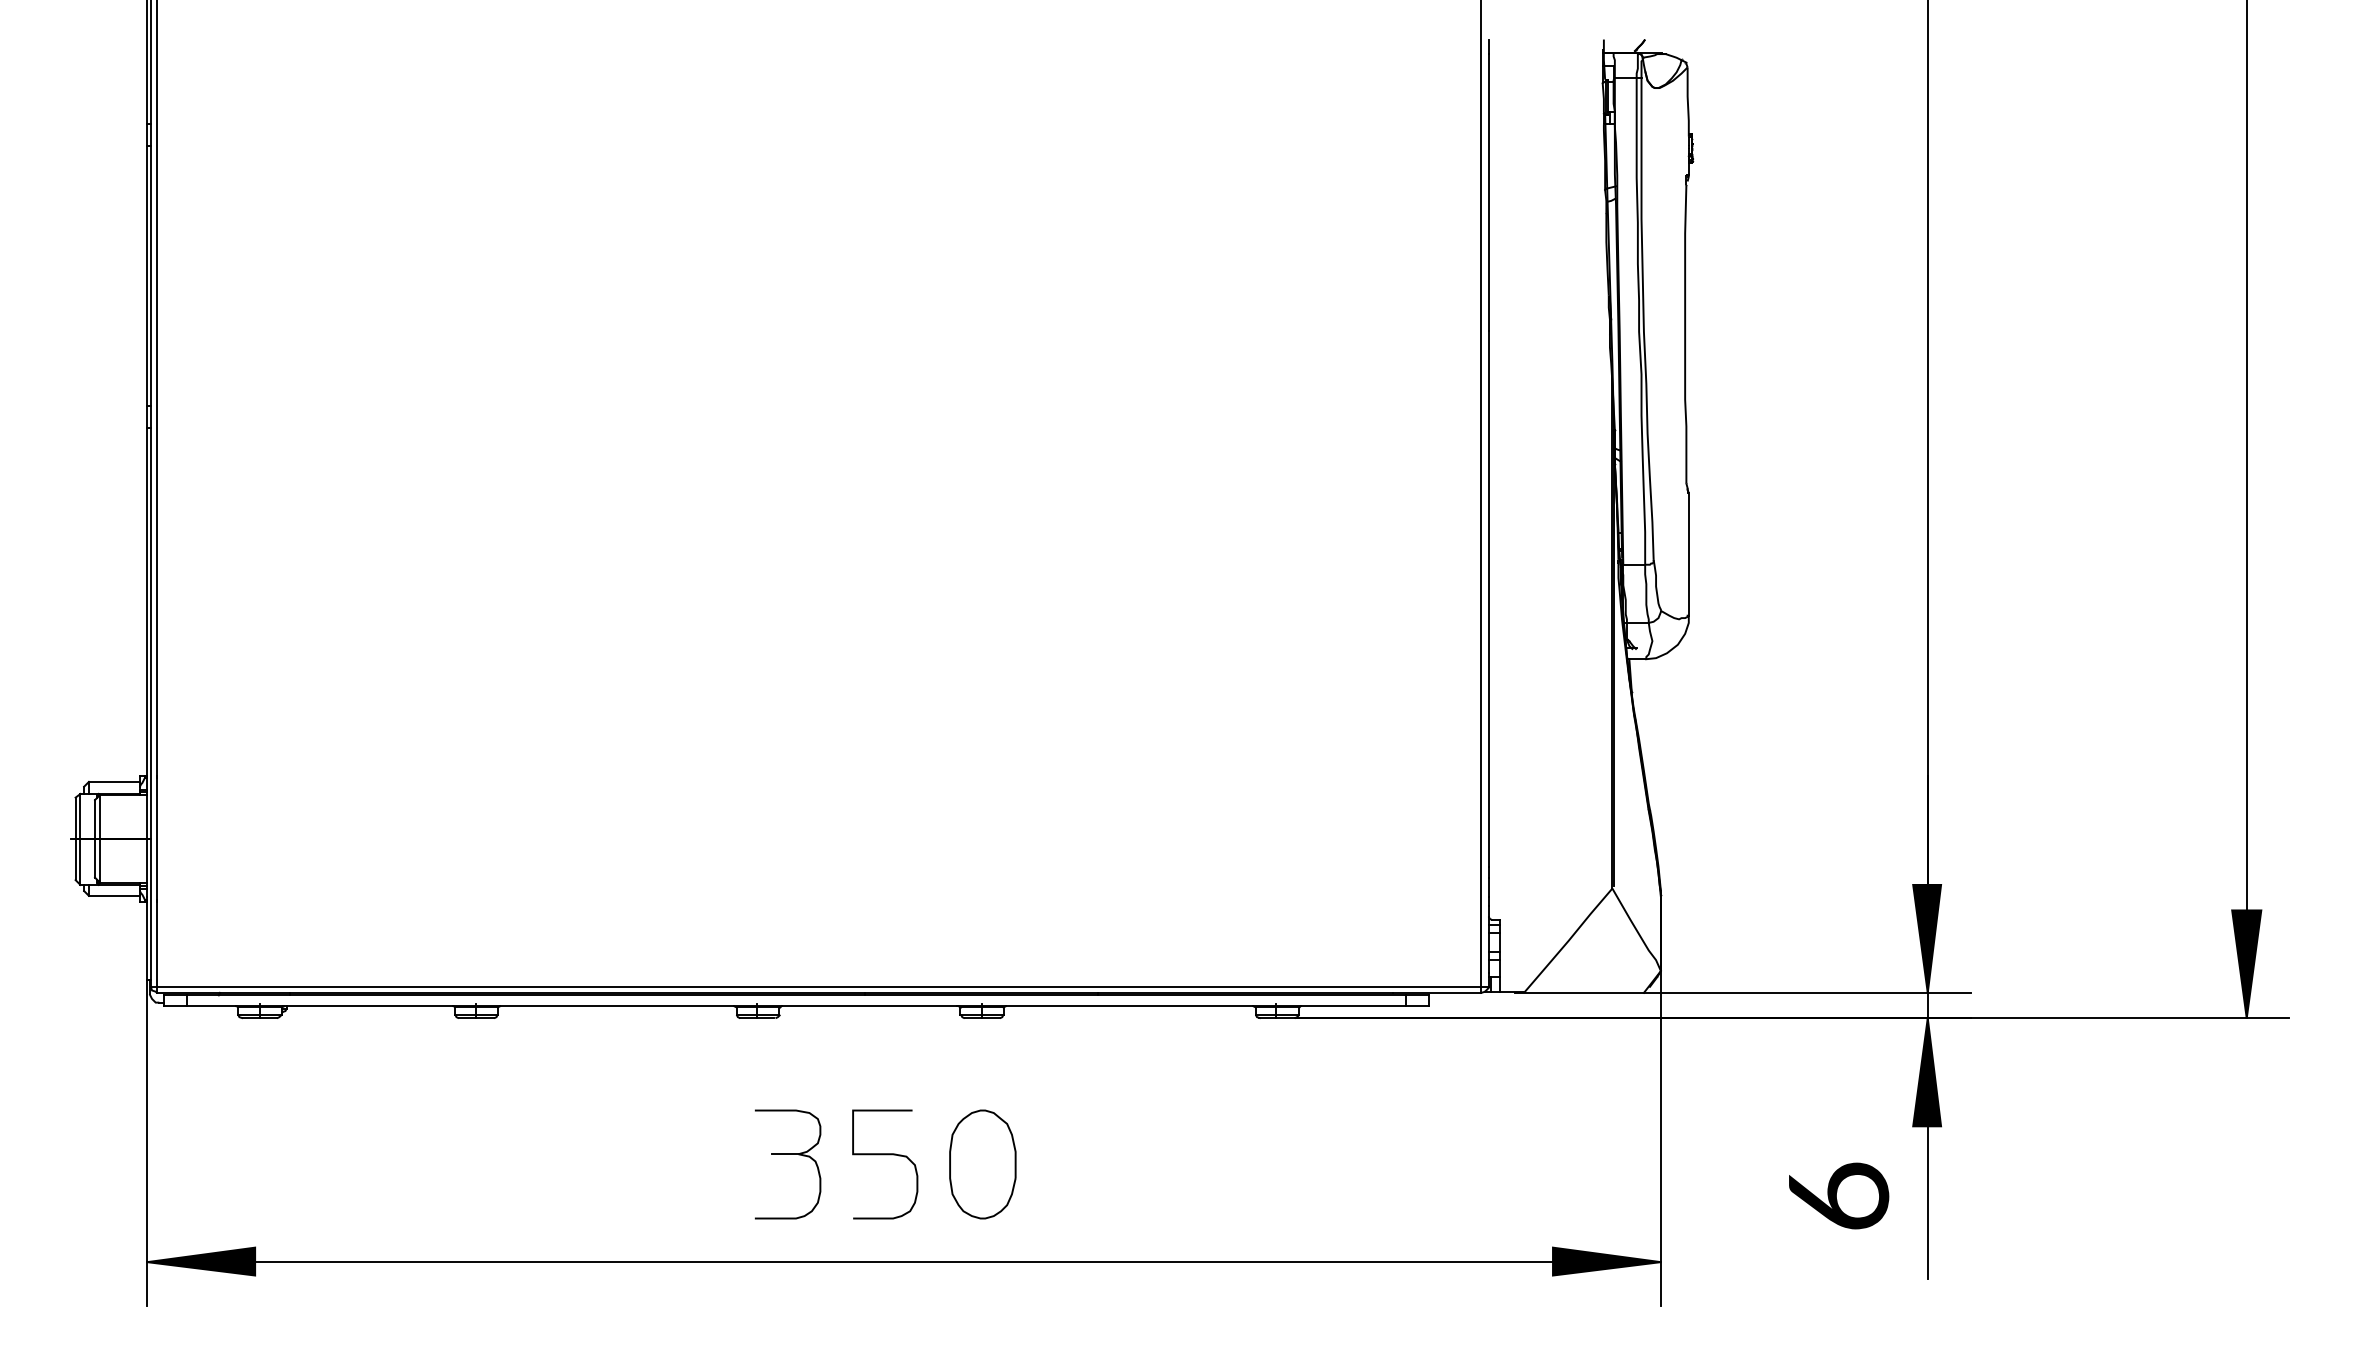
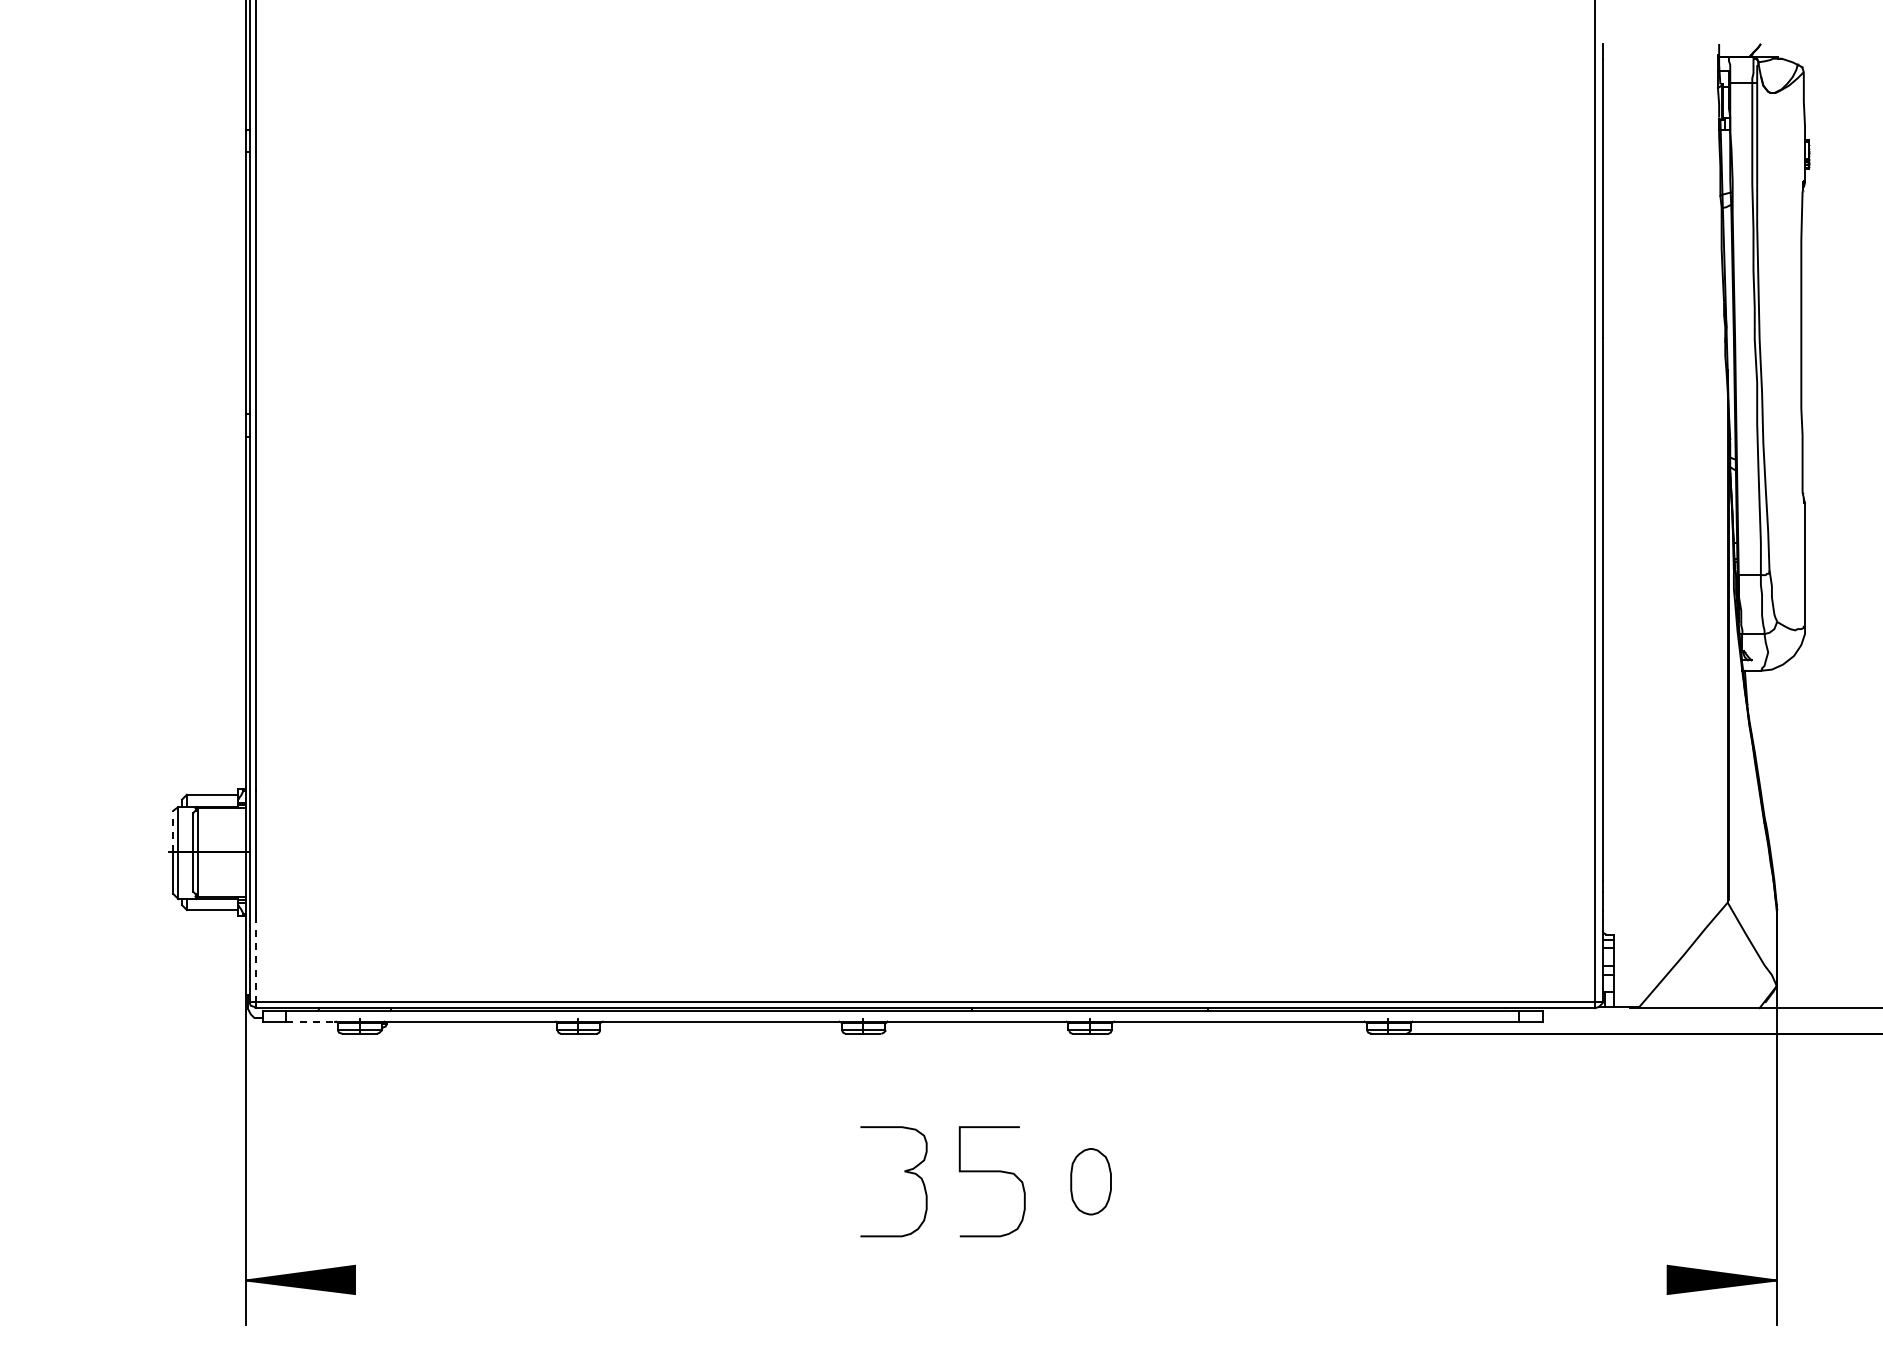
line: (75, 818) -> (173, 831), solid -> dashed
line: (156, 944) -> (255, 959), solid -> dashed
line: (211, 1006) -> (310, 1021), solid -> dashed
line: (784, 1154) -> (890, 1171), removed
part: (982, 1164) -> (1090, 1181), size x0.6
line: (903, 1262) -> (1010, 1280), removed

